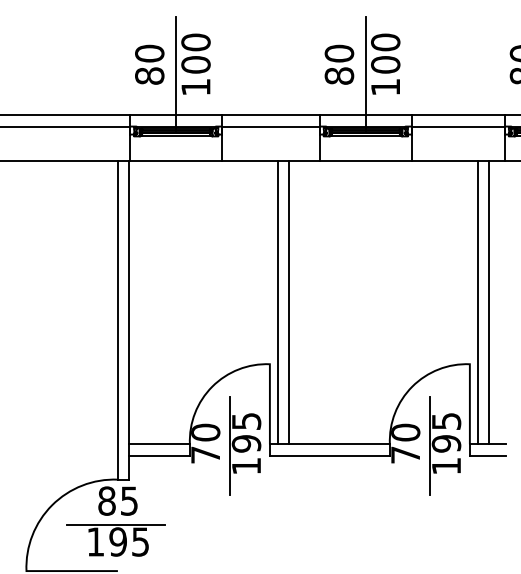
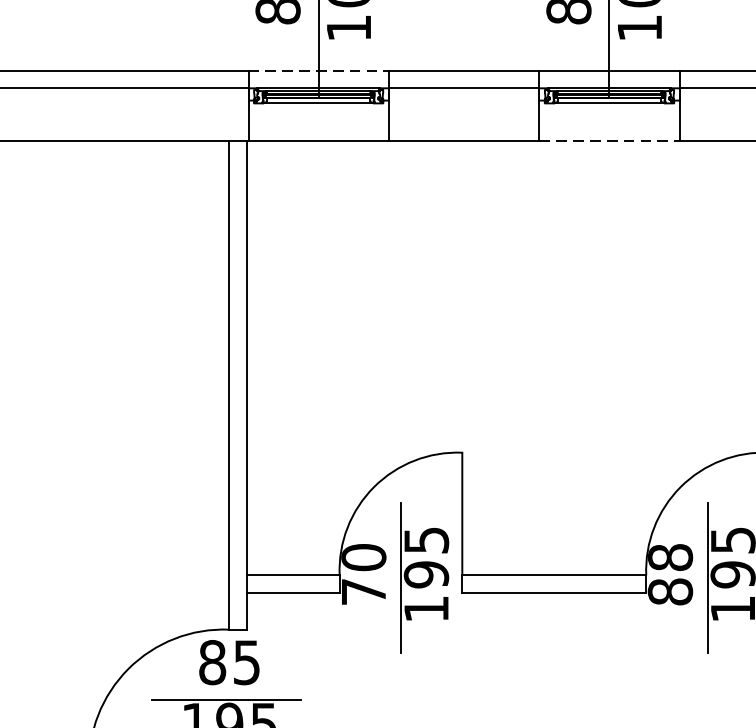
line: (176, 115) -> (319, 71), solid -> dashed
line: (365, 160) -> (608, 140), solid -> dashed
line: (277, 302) -> (473, 358), removed
line: (289, 302) -> (492, 358), removed
text: (405, 443) -> (670, 574), 70 -> 88

